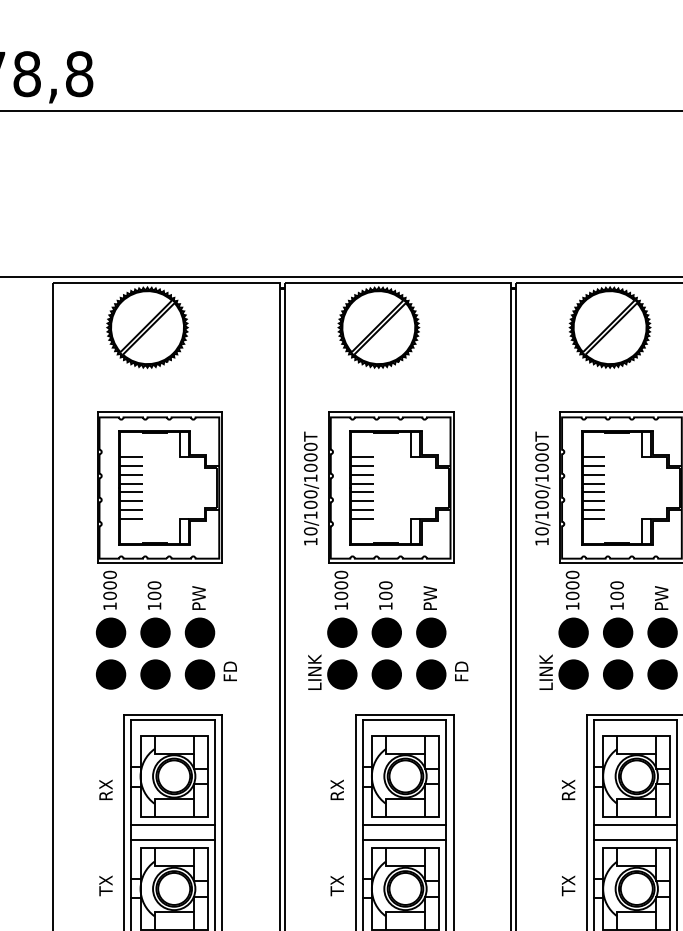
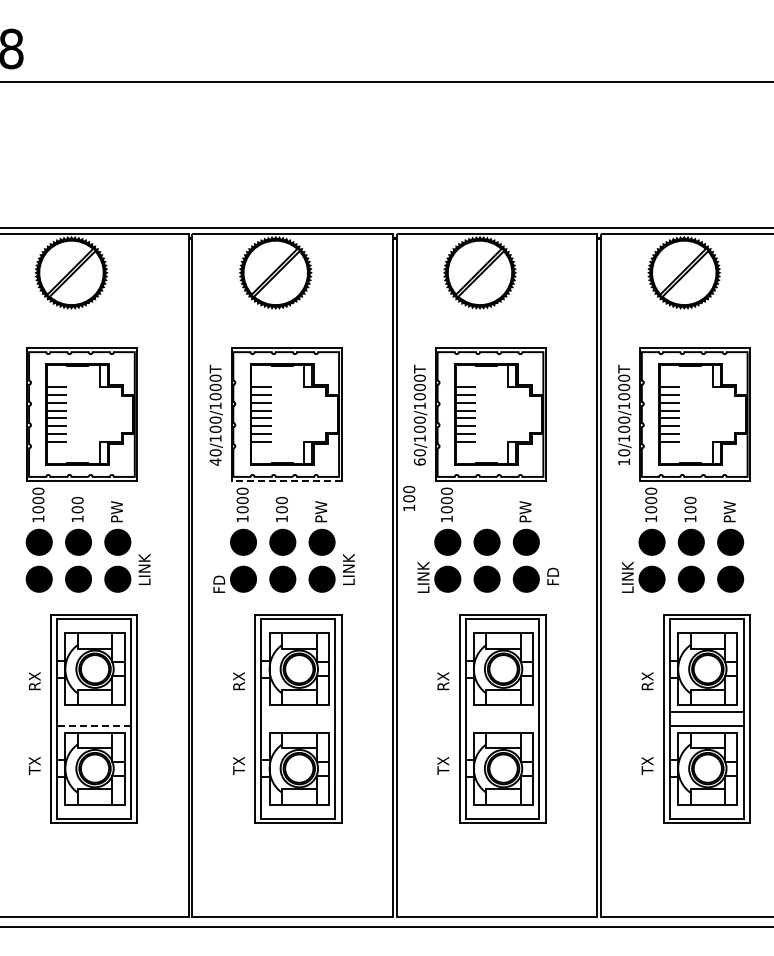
text: (310, 541) -> (215, 461), 10/100/1000T -> 40/100/1000T
text: (541, 541) -> (419, 461), 10/100/1000T -> 60/100/1000T
line: (390, 563) -> (286, 481), solid -> dashed
text: (617, 595) -> (409, 498), moved
text: (230, 662) -> (144, 568), FD -> LINK
text: (461, 662) -> (348, 568), FD -> LINK
text: (315, 671) -> (219, 576), LINK -> FD
line: (172, 825) -> (93, 712), removed
line: (404, 825) -> (298, 712), removed
line: (635, 825) -> (502, 712), removed
line: (173, 840) -> (94, 725), solid -> dashed
line: (404, 840) -> (298, 725), removed
line: (635, 840) -> (502, 725), removed

